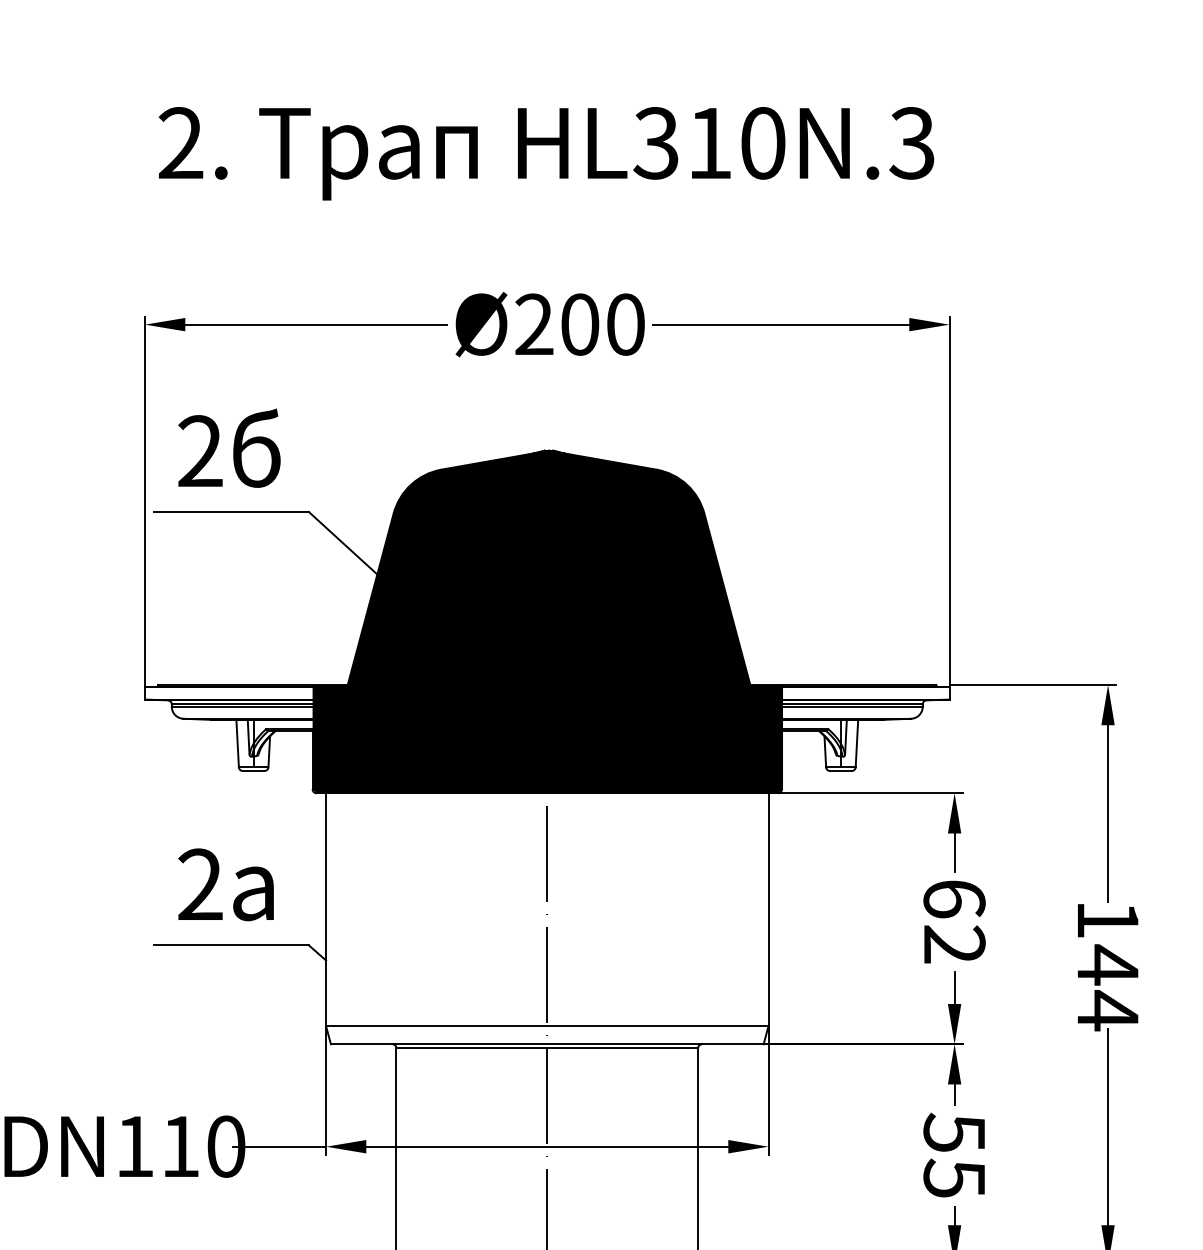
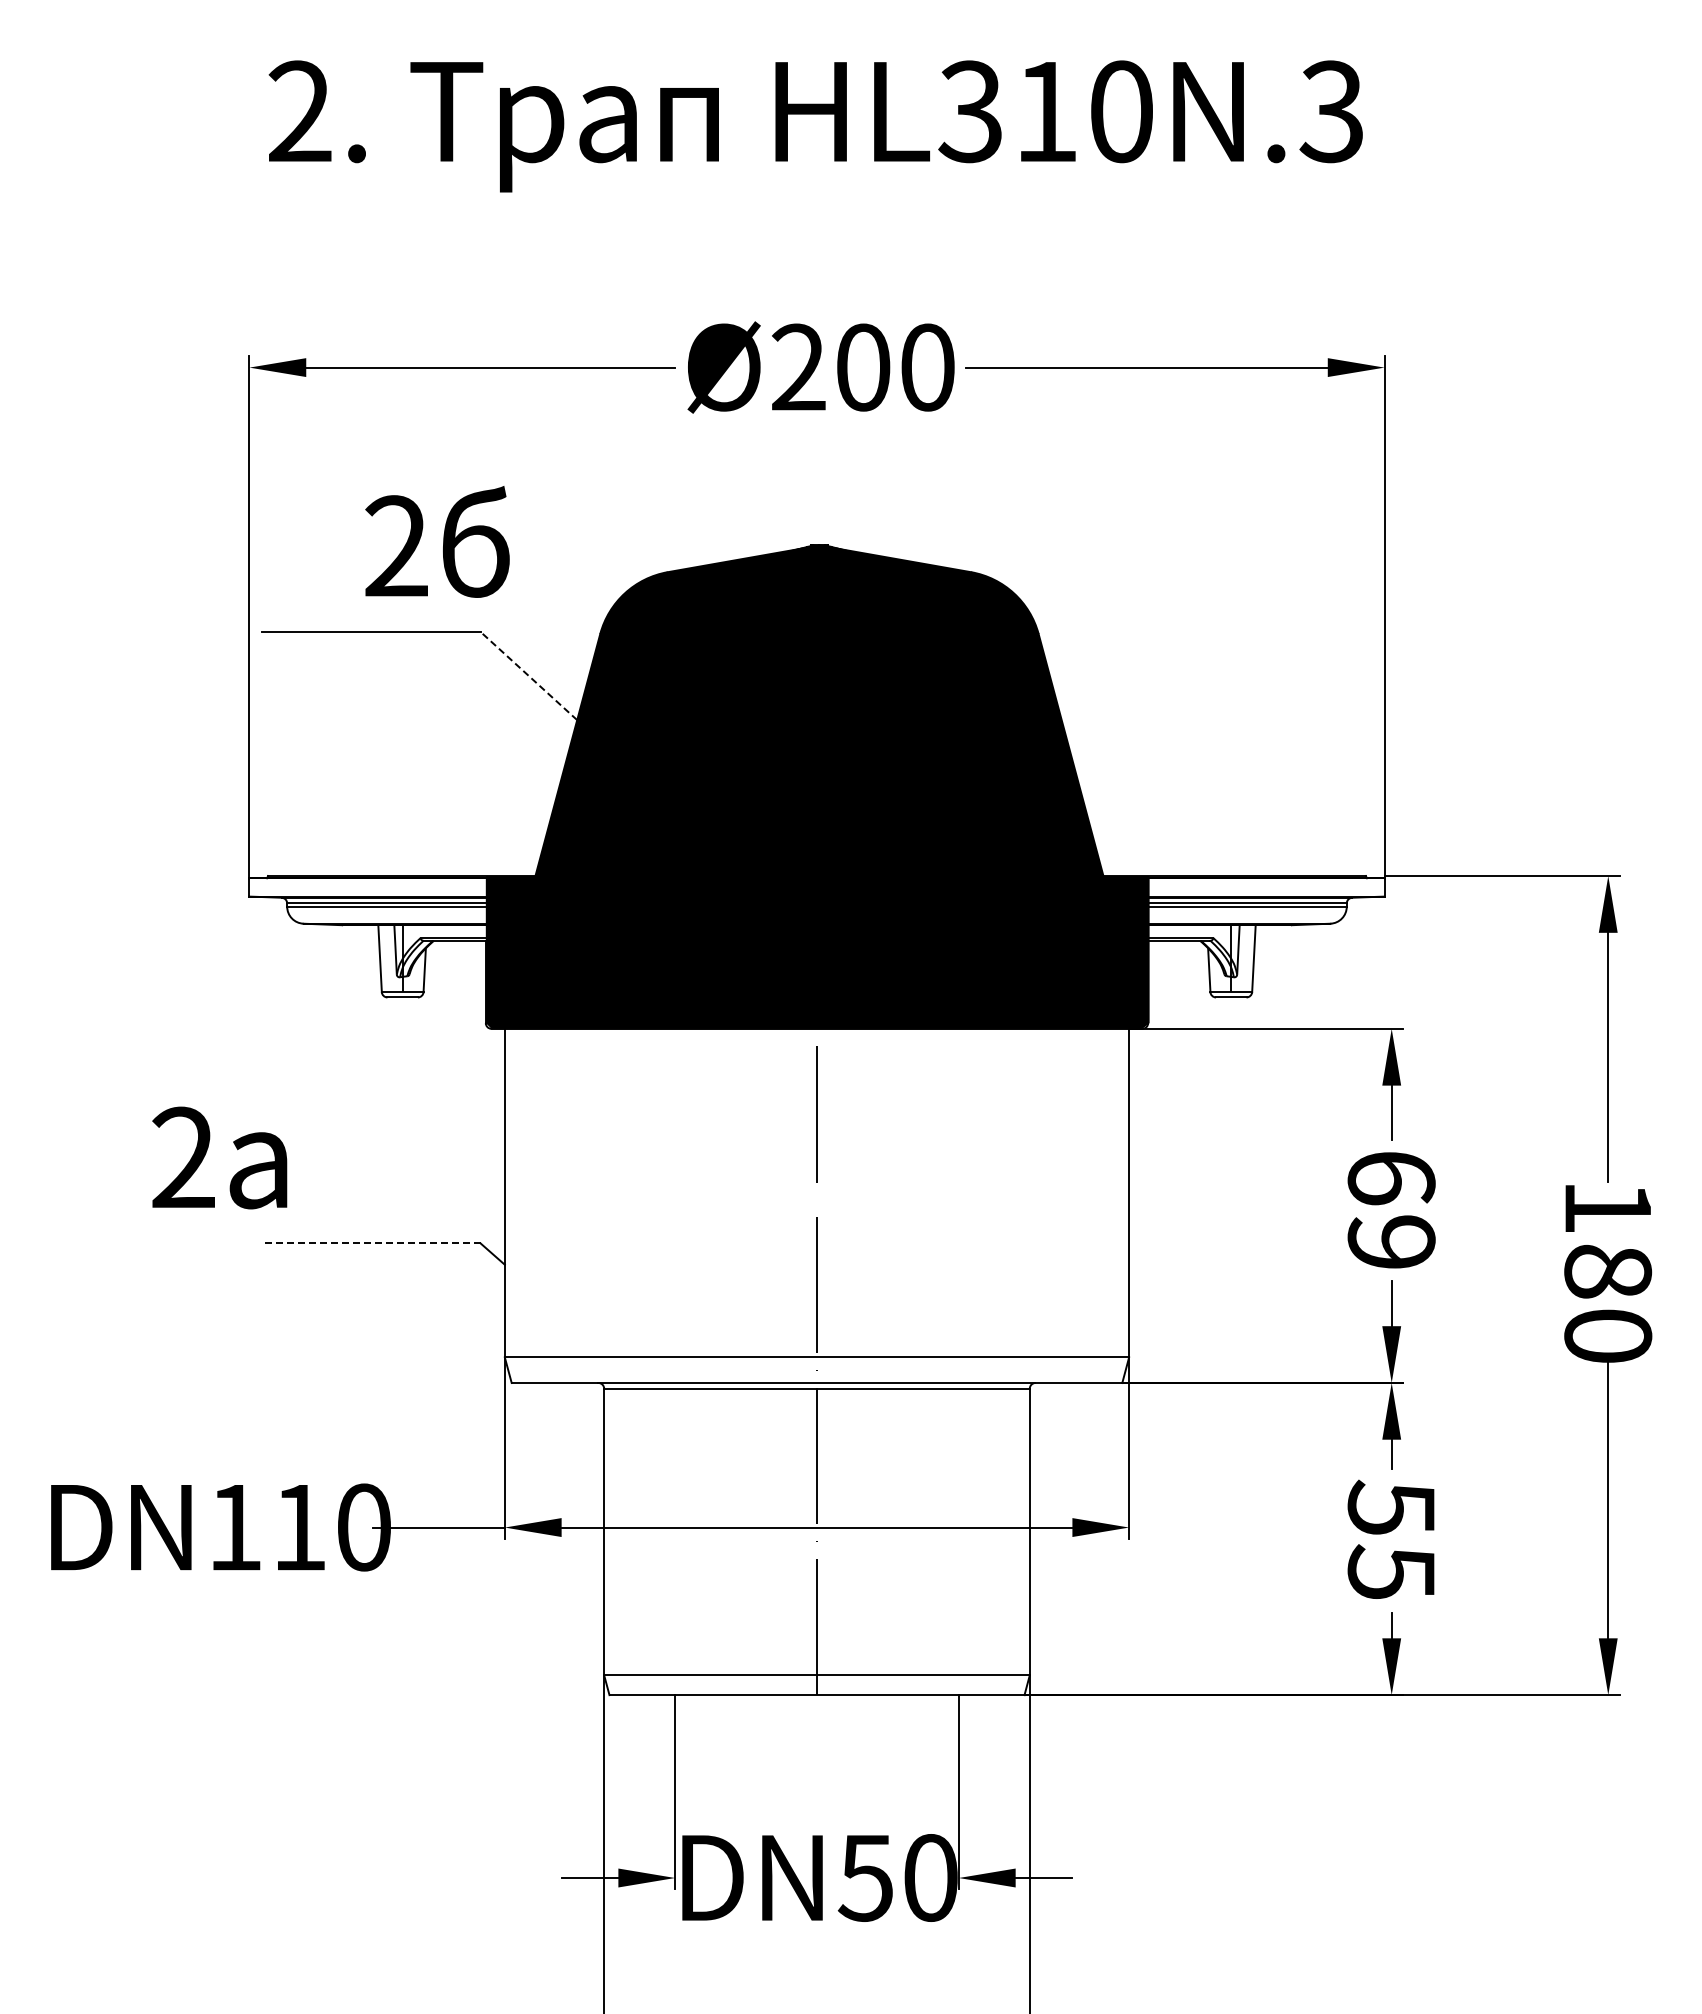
text: (229, 447) -> (437, 541), moved
line: (342, 542) -> (528, 675), solid -> dashed
text: (225, 884) -> (219, 1157), moved
text: (954, 943) -> (1391, 1241), 62 -> 69
line: (230, 945) -> (370, 1243), solid -> dashed
text: (1108, 987) -> (1608, 1302), 144 -> 180

